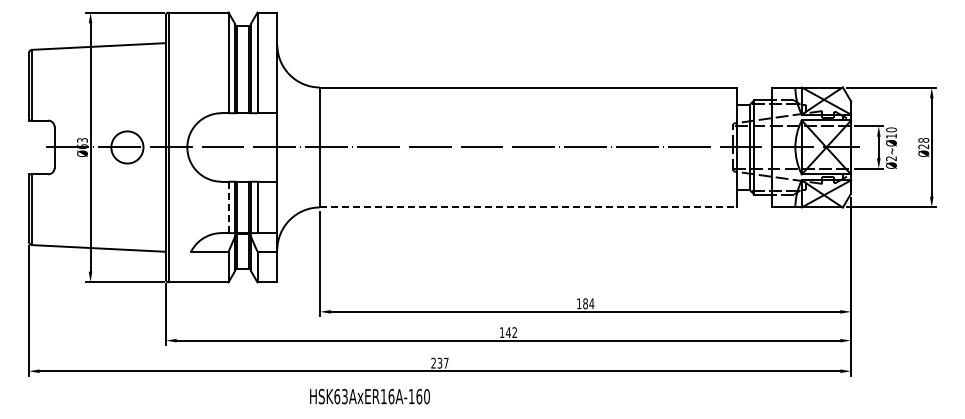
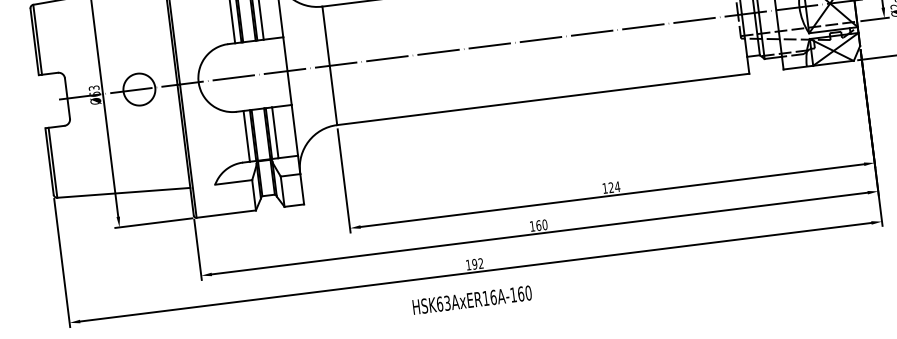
line: (228, 207) -> (246, 136), dashed -> solid
line: (528, 207) -> (543, 99), dashed -> solid
text: (585, 303) -> (611, 187), 184 -> 124
text: (511, 332) -> (541, 225), 142 -> 160
text: (439, 362) -> (474, 263), 237 -> 192
text: (369, 396) -> (471, 300), moved

